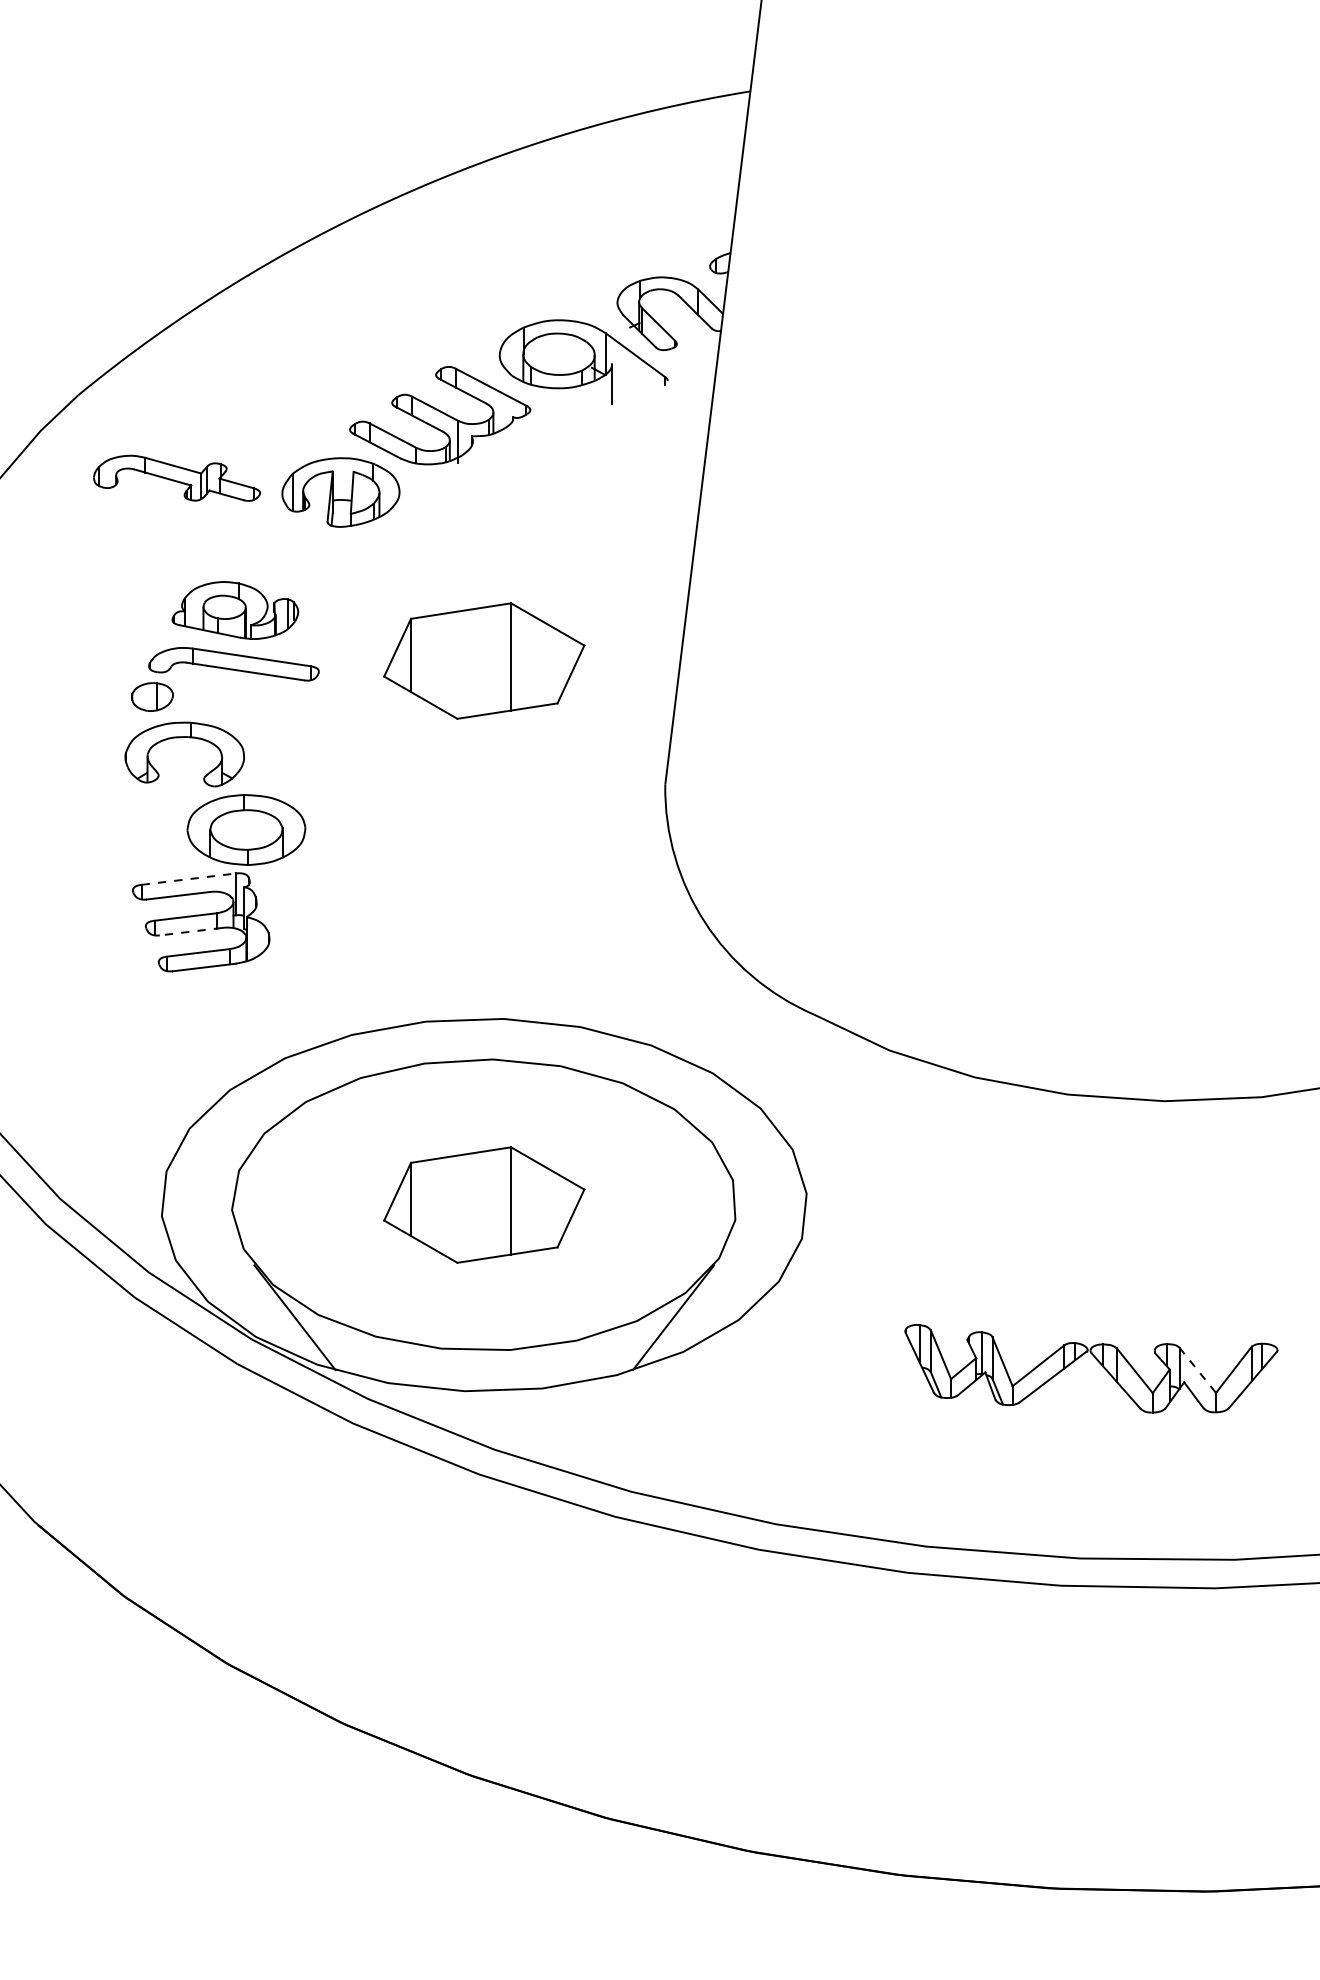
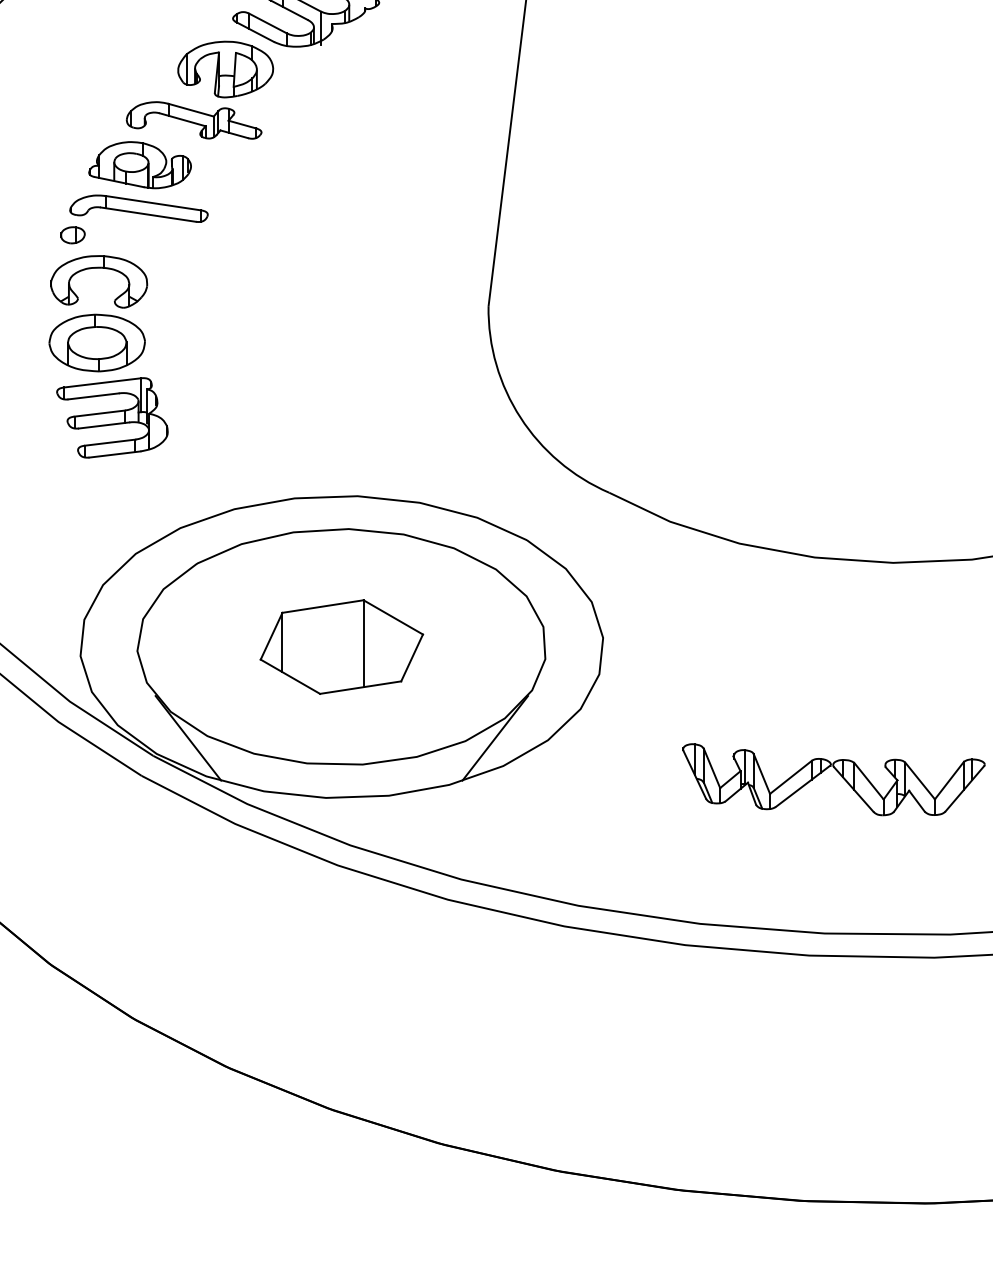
part: (176, 477) -> (193, 119), moved
part: (484, 660) -> (342, 205), removed
part: (152, 696) -> (72, 234), size x0.71
part: (246, 829) -> (97, 342), moved
line: (188, 879) -> (102, 383), dashed -> solid
line: (190, 931) -> (103, 425), dashed -> solid
line: (1198, 1370) -> (920, 781), dashed -> solid

